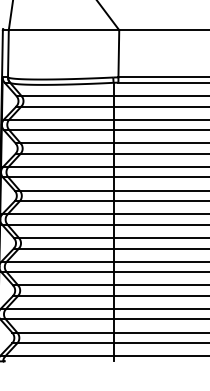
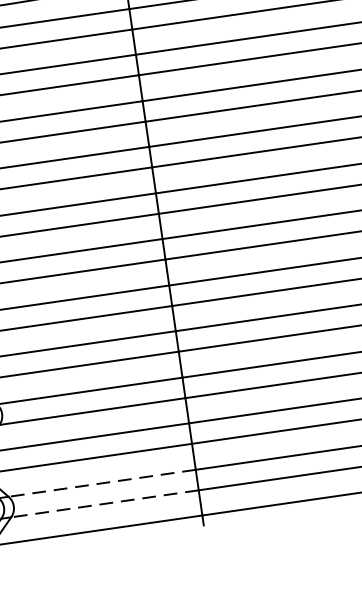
line: (65, 332) -> (102, 482), solid -> dashed
line: (64, 343) -> (103, 504), solid -> dashed

